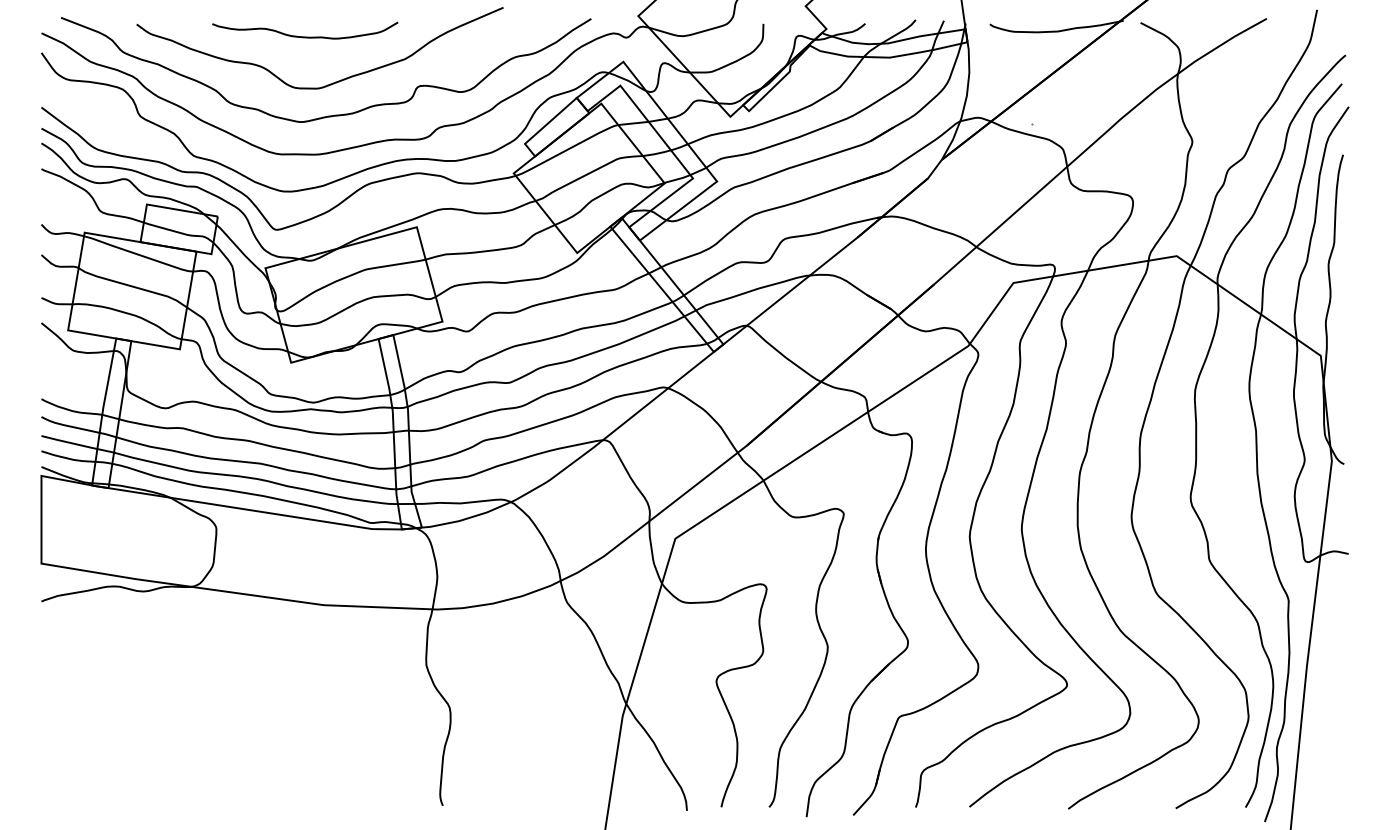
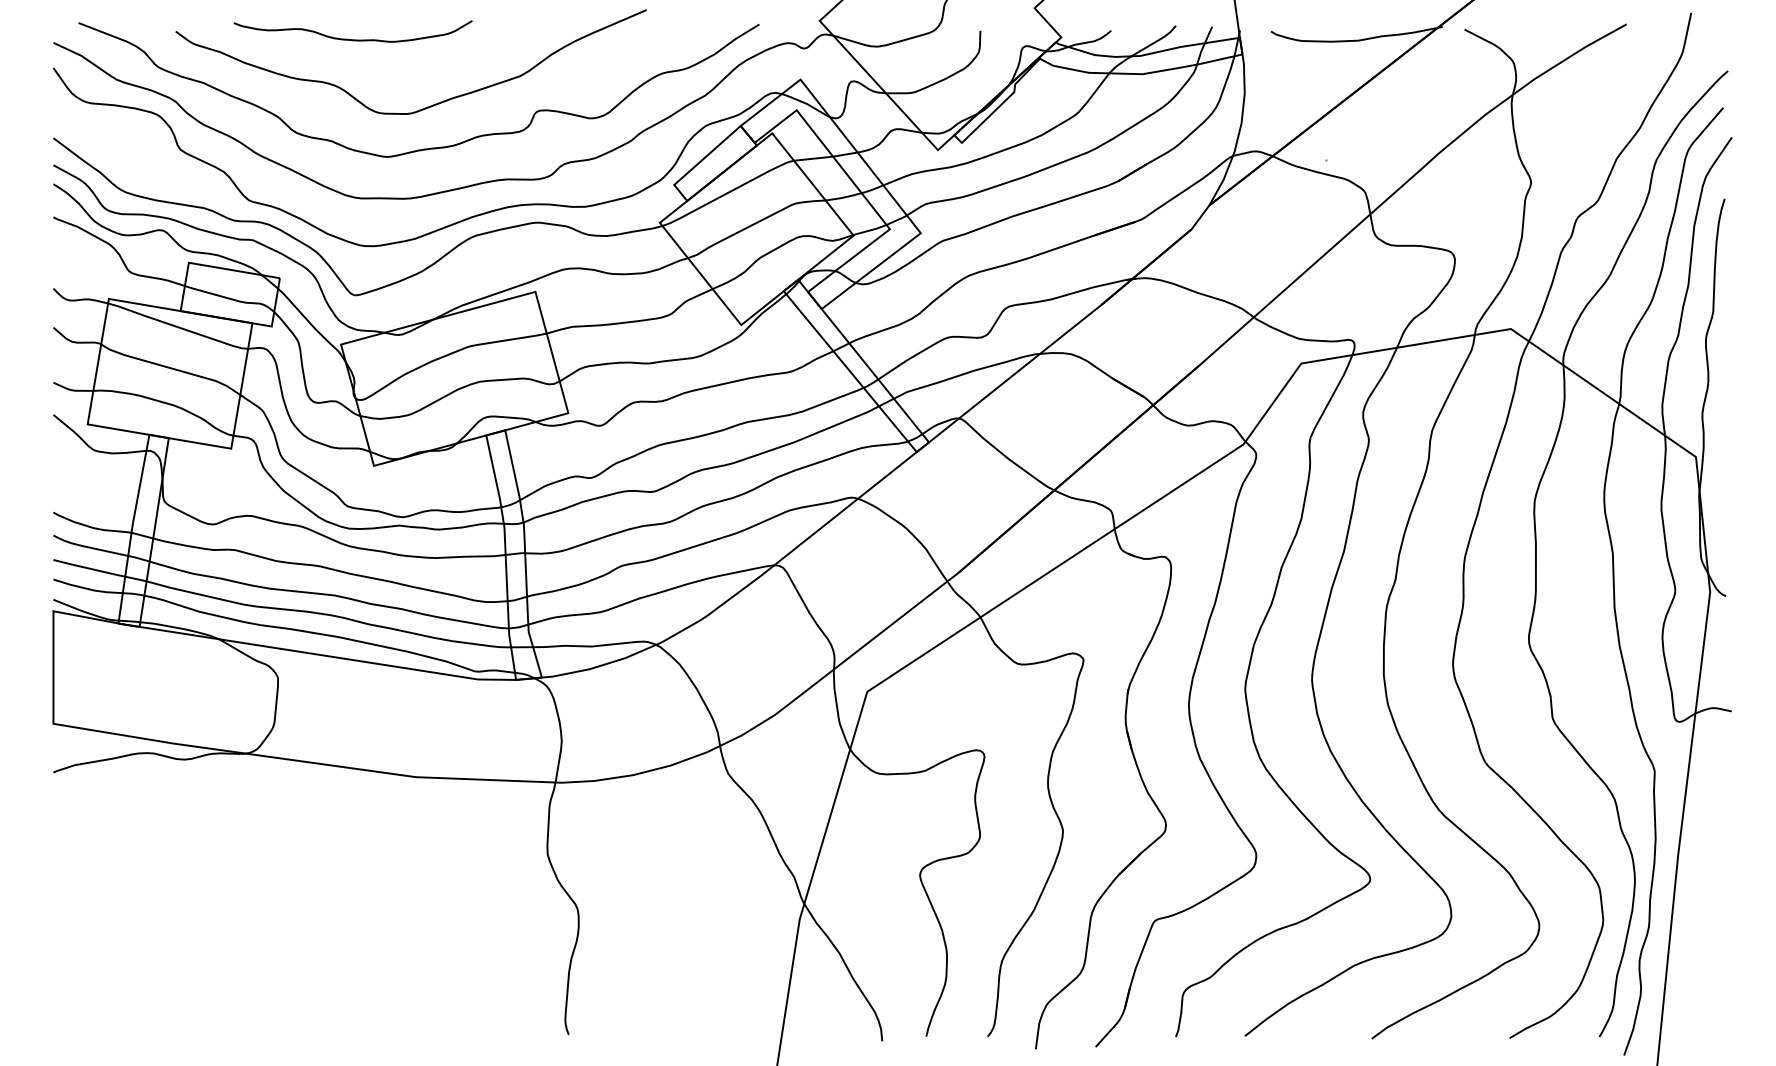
curve: (304, 36) -> (352, 39), moved

